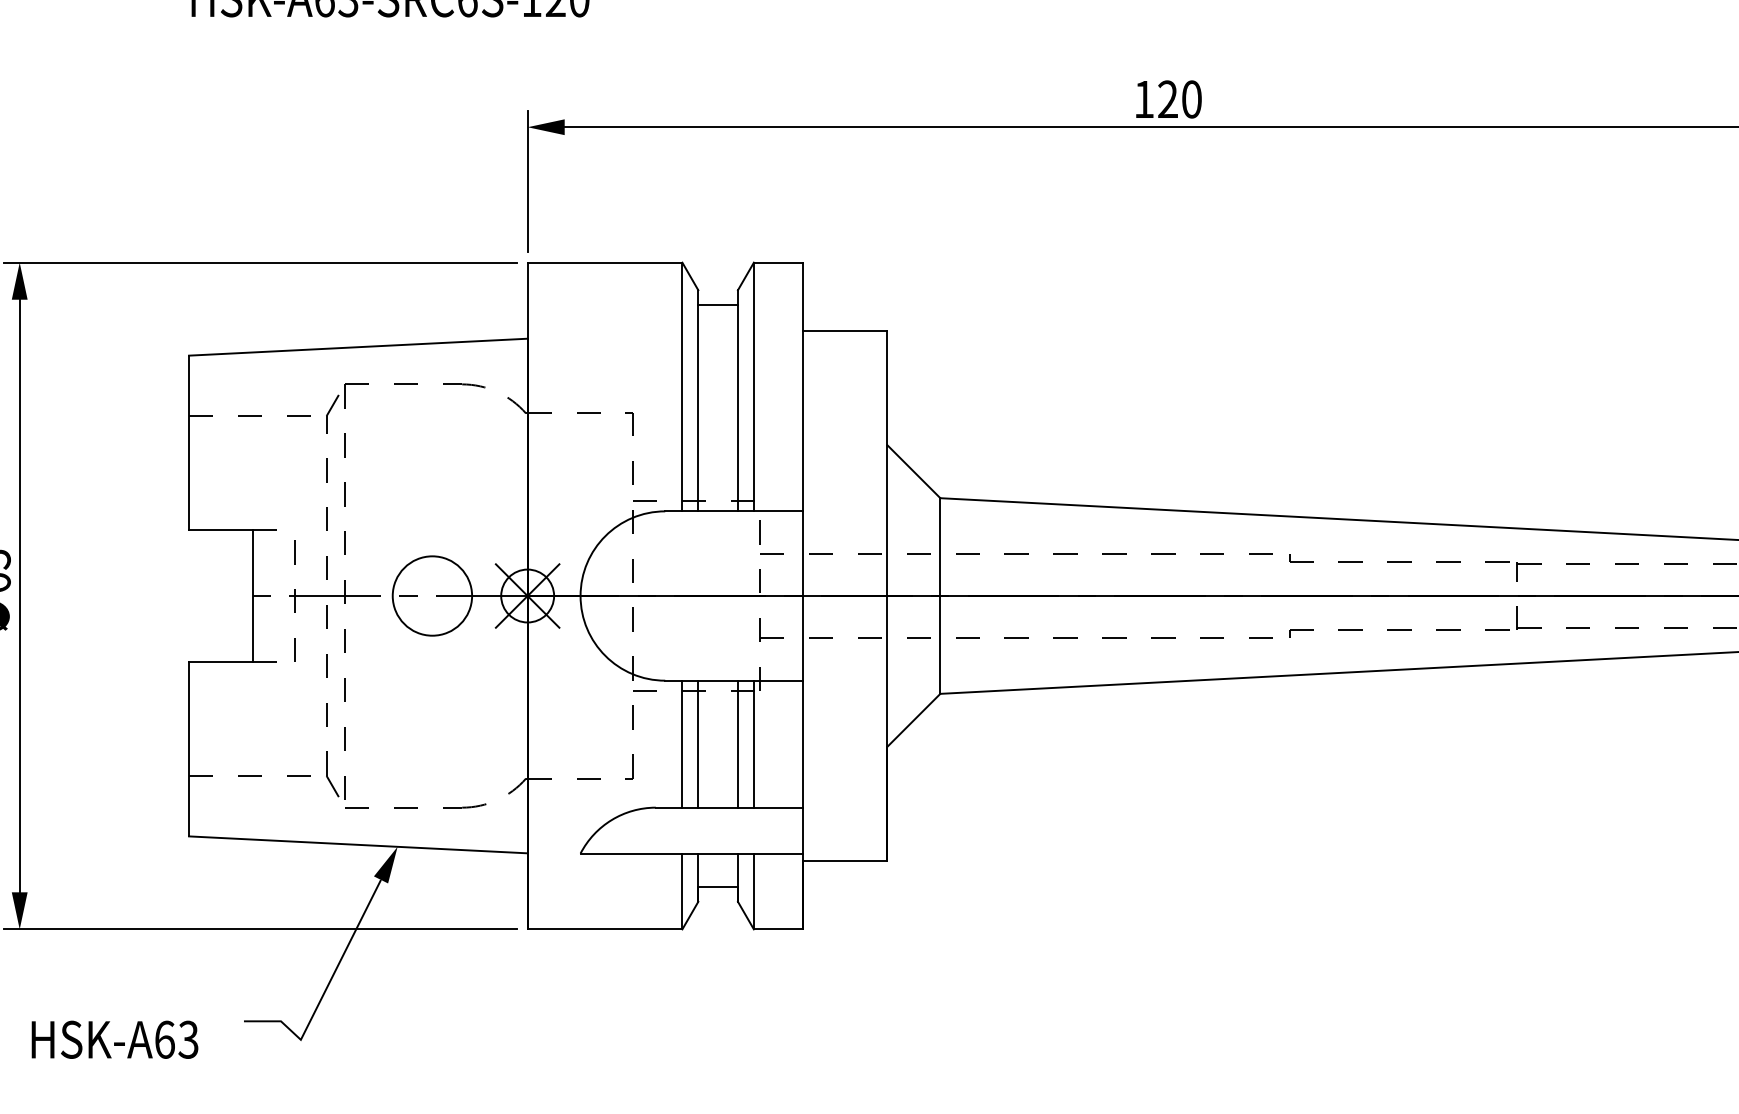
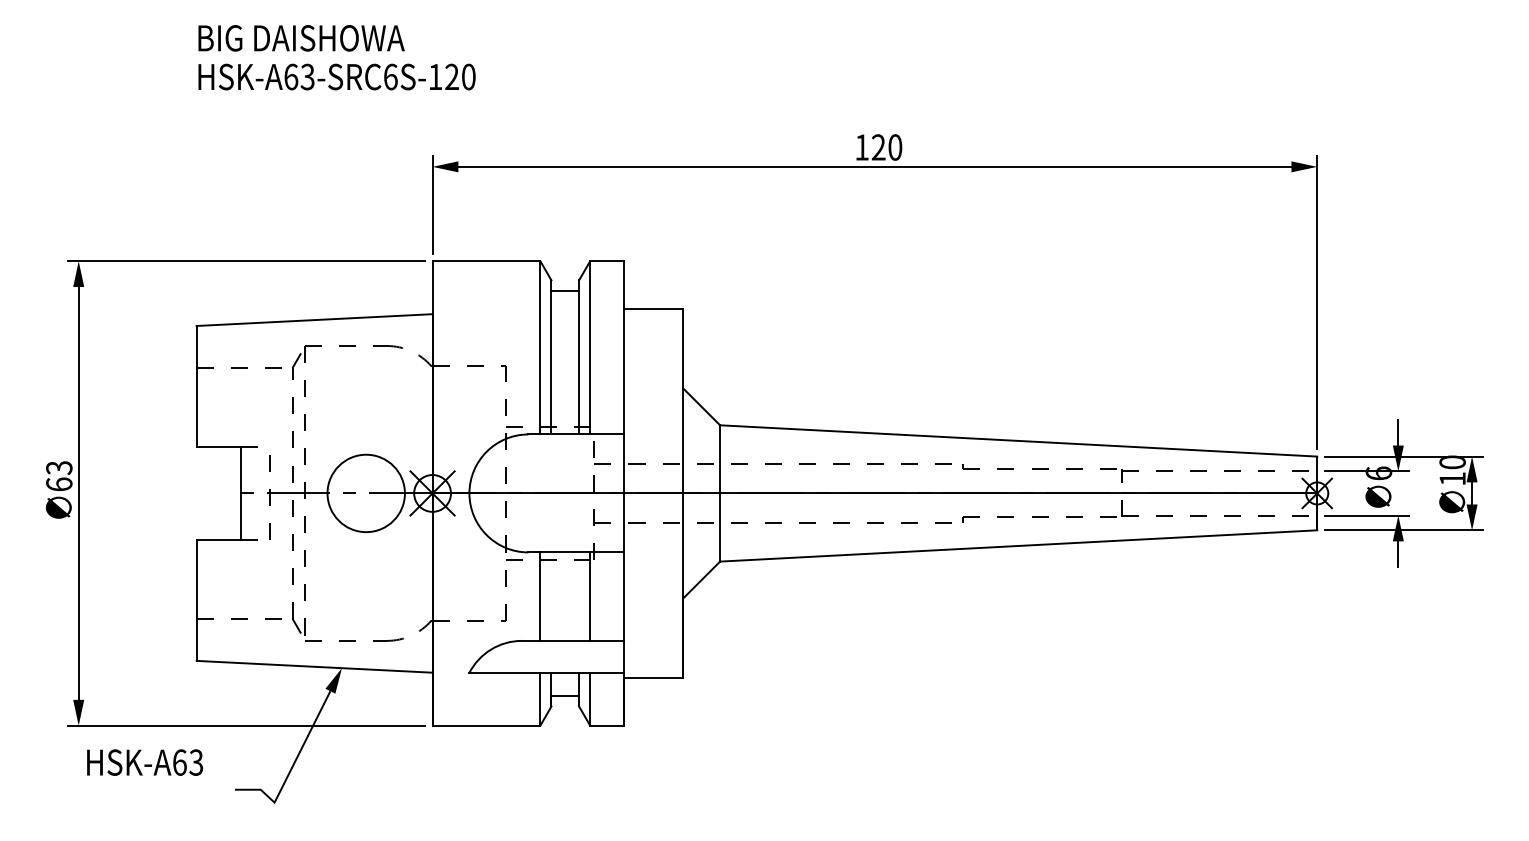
circle: (431, 596) -> (365, 493), size x1.4
line: (698, 743) -> (551, 596), removed
line: (738, 743) -> (579, 596), removed
text: (115, 1039) -> (145, 762), moved

